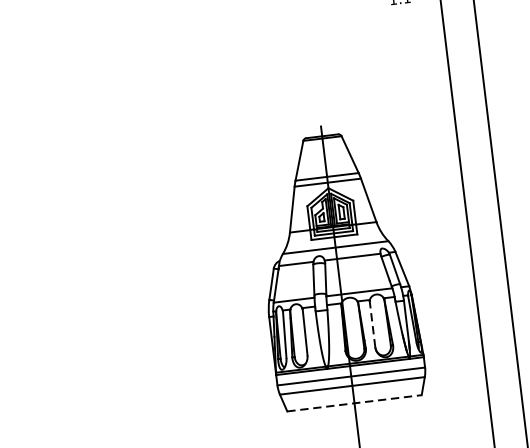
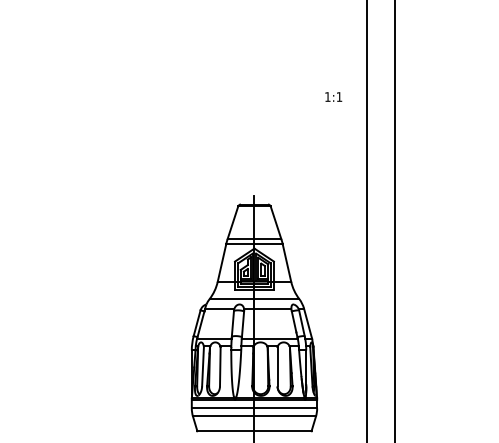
line: (372, 323) -> (277, 366), dashed -> solid
line: (354, 403) -> (254, 431), dashed -> solid

